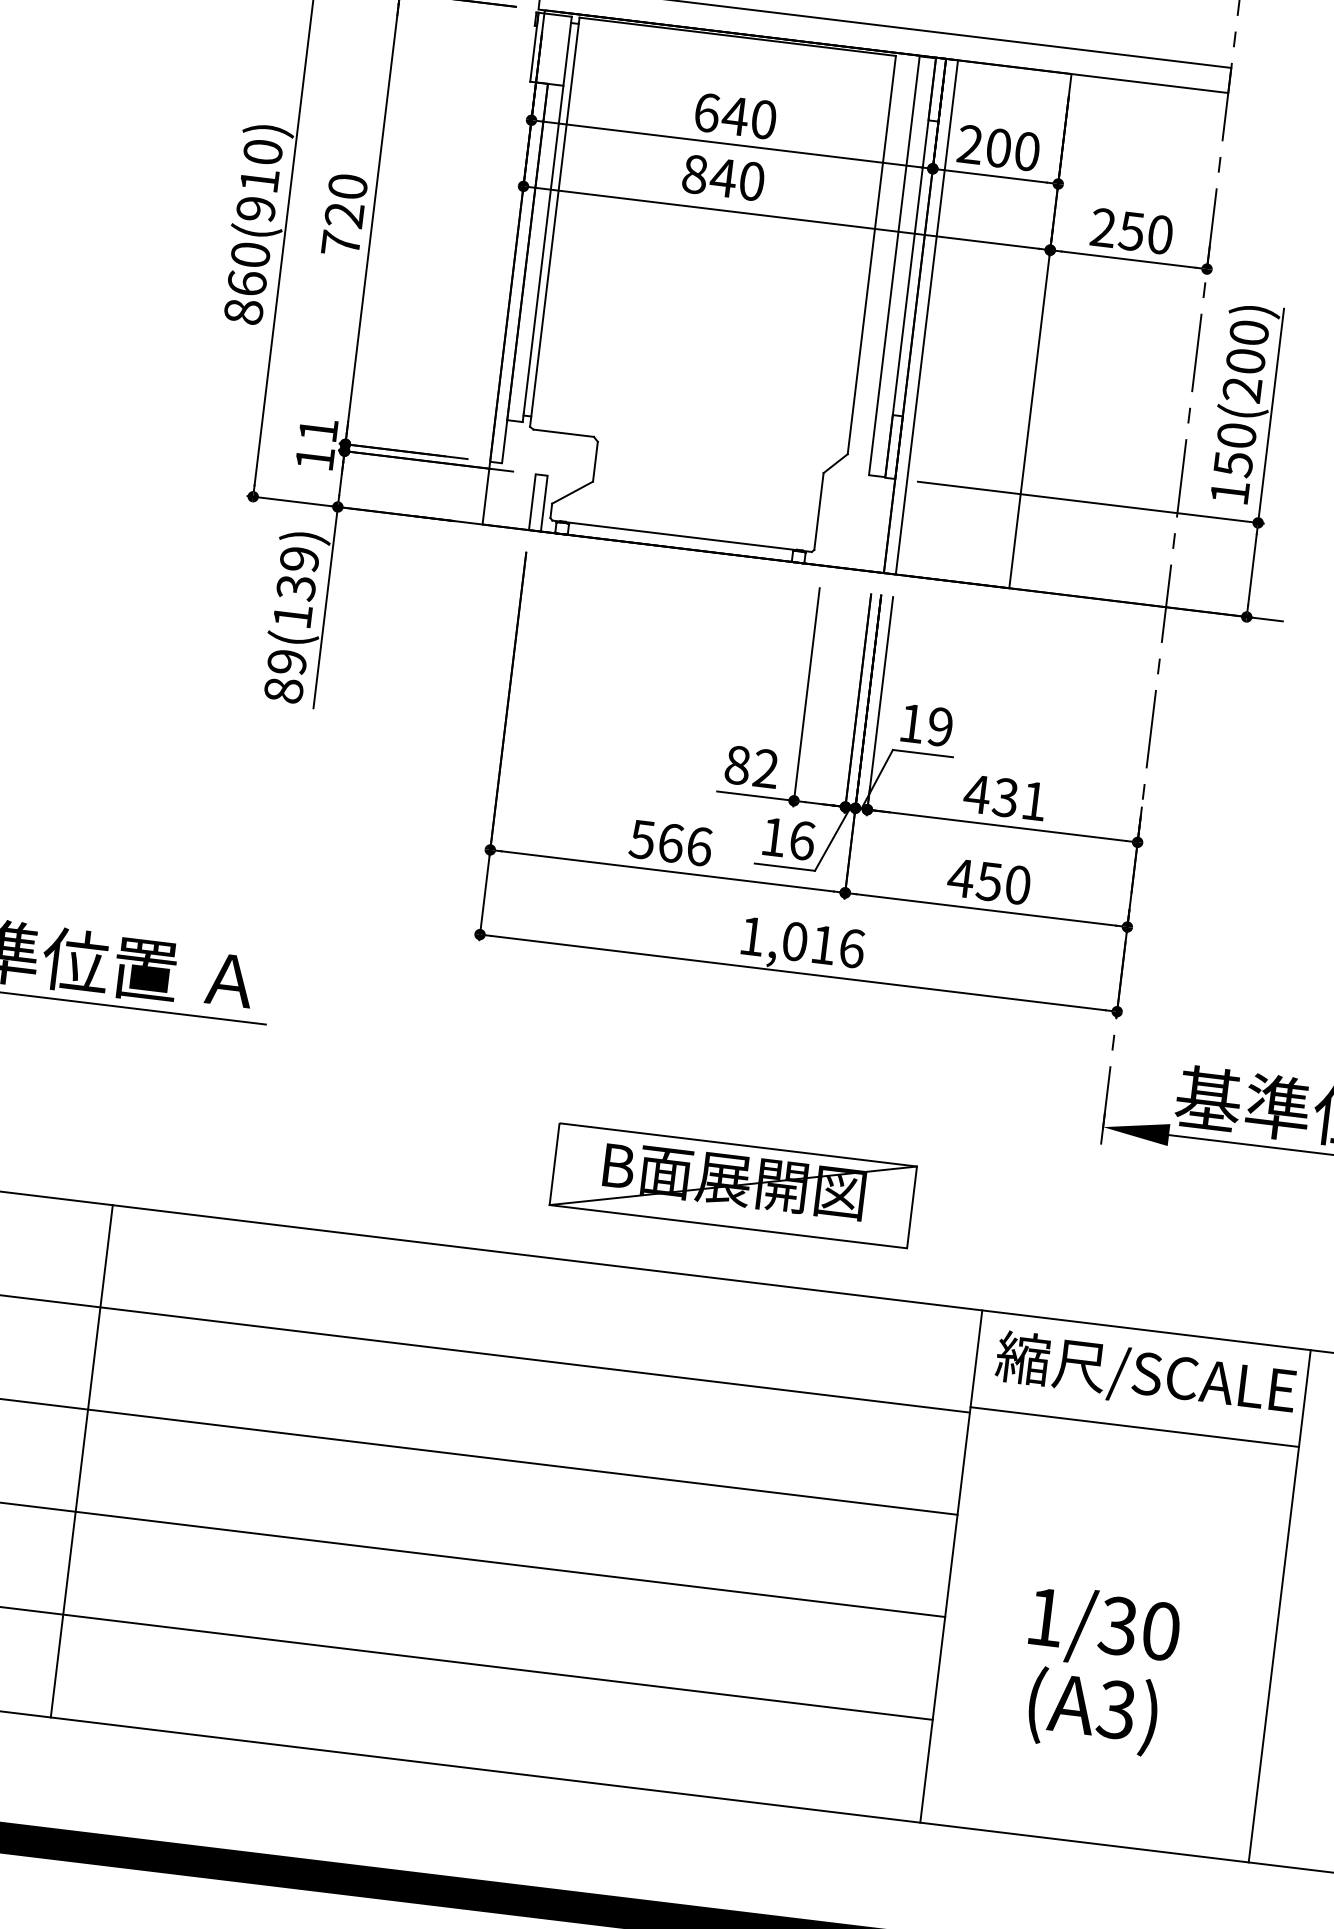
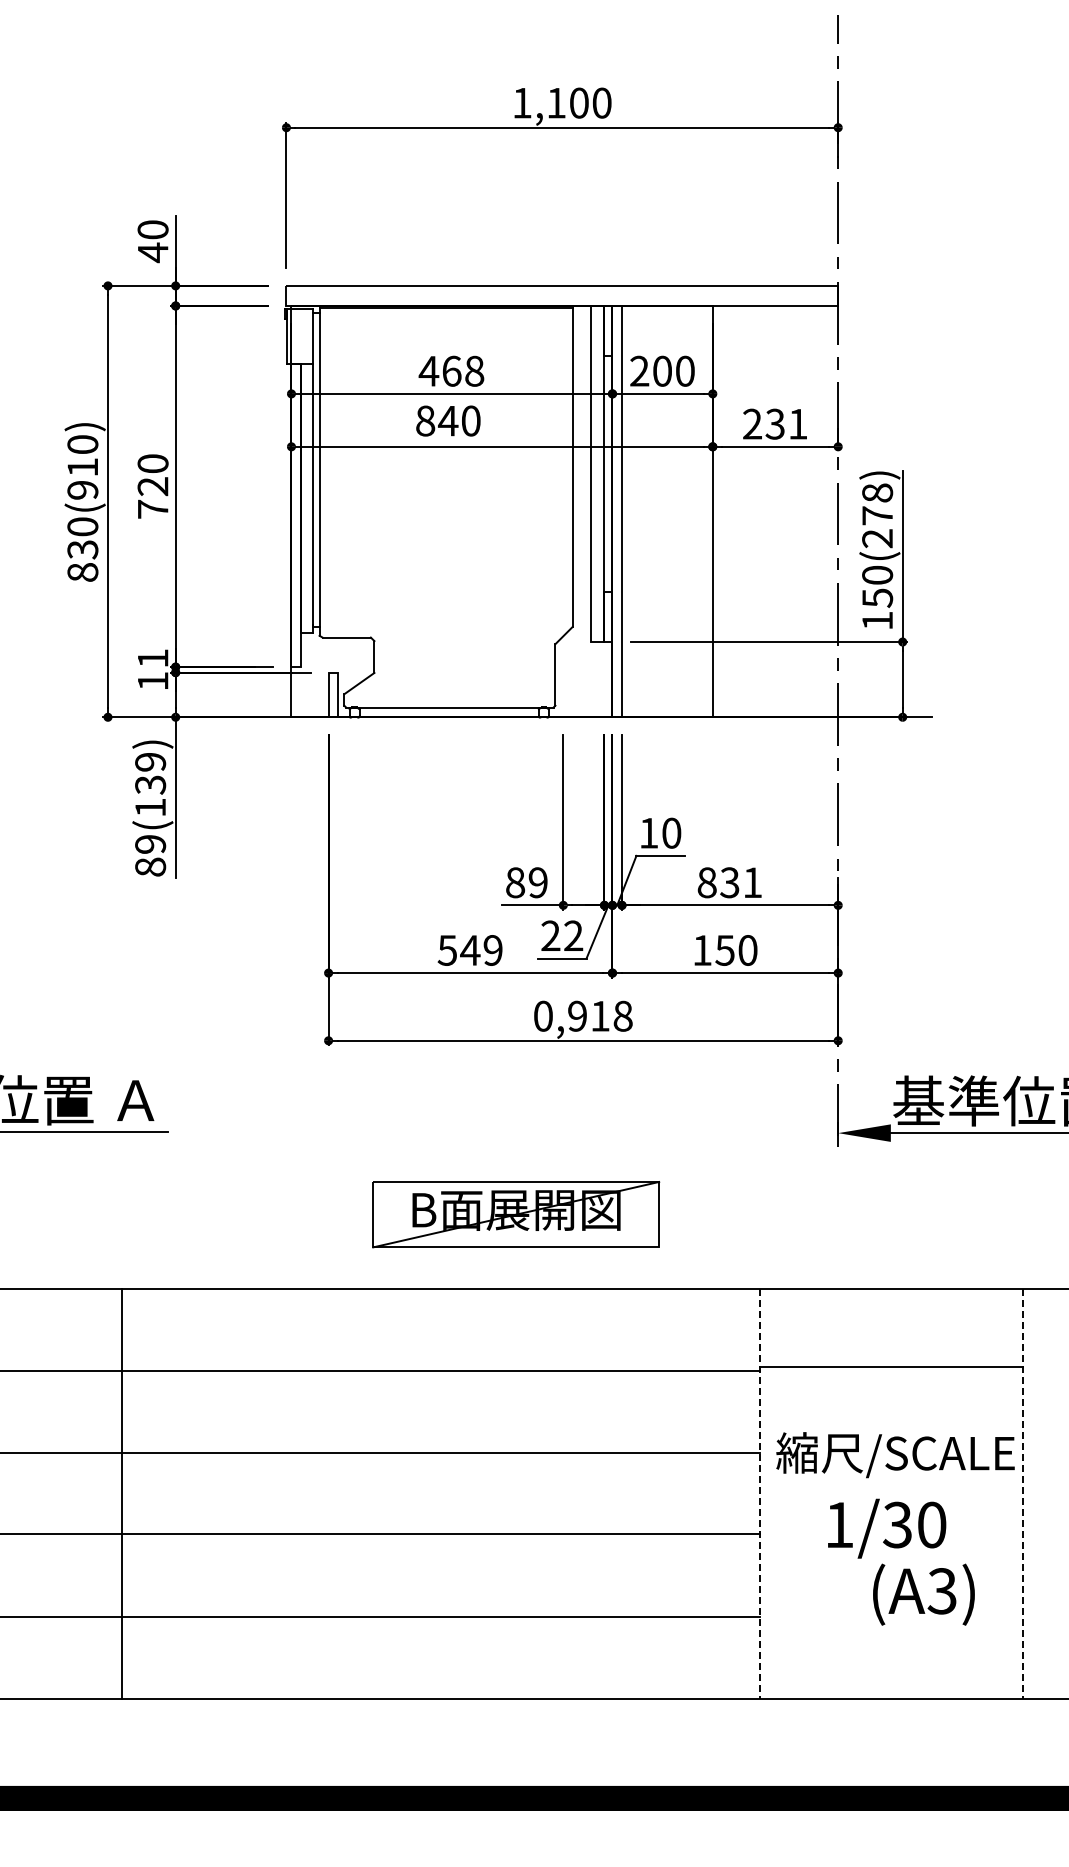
text: (735, 115) -> (451, 370), 640 -> 468
text: (1145, 232) -> (786, 423), 250 -> 231
text: (246, 283) -> (82, 549), 860(910) -> 830(910)
text: (1247, 347) -> (877, 504), 150(200) -> 150(278)
text: (940, 726) -> (671, 832), 19 -> 10
text: (765, 768) -> (537, 882), 82 -> 89
text: (976, 793) -> (706, 882), 431 -> 831
text: (788, 838) -> (562, 935), 16 -> 22
text: (684, 844) -> (481, 950), 566 -> 549
text: (961, 878) -> (702, 950), 450 -> 150
text: (802, 941) -> (583, 1015), 1,016 -> 0,918
part: (733, 1185) -> (516, 1214), moved
text: (1145, 1376) -> (895, 1455), moved
line: (81, 1460) -> (121, 1493), moved
line: (951, 1567) -> (760, 1494), solid -> dashed
line: (1280, 1606) -> (1023, 1494), solid -> dashed
text: (1092, 1711) -> (923, 1594), moved

